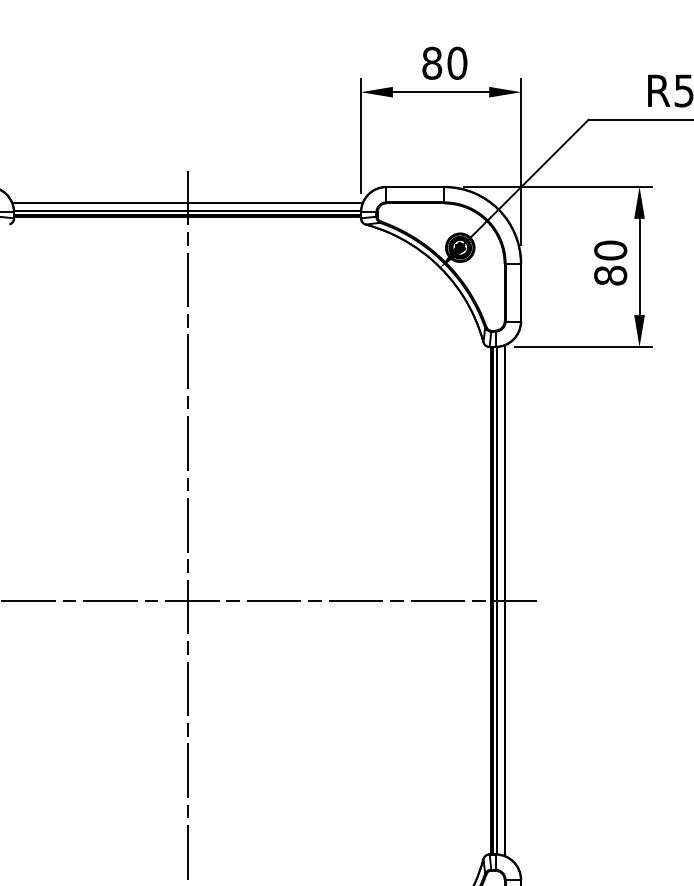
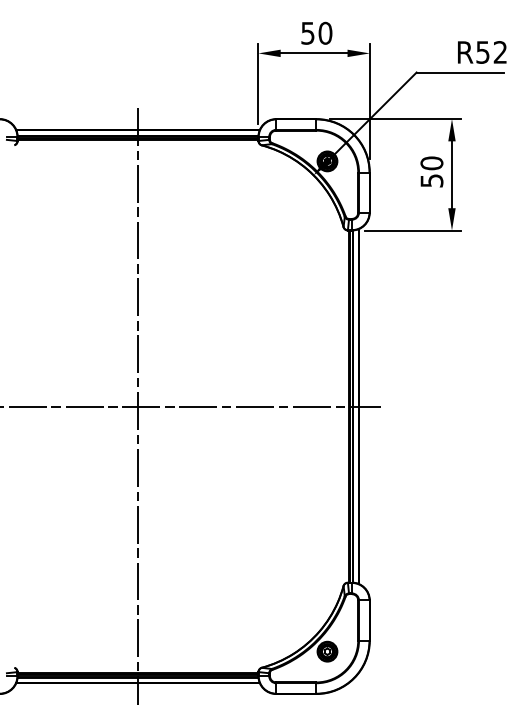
text: (431, 62) -> (307, 32), 80 -> 50
text: (610, 275) -> (431, 180), 80 -> 50

